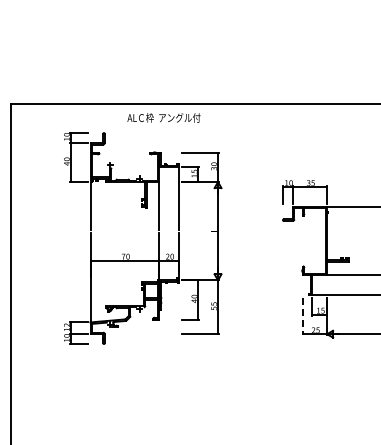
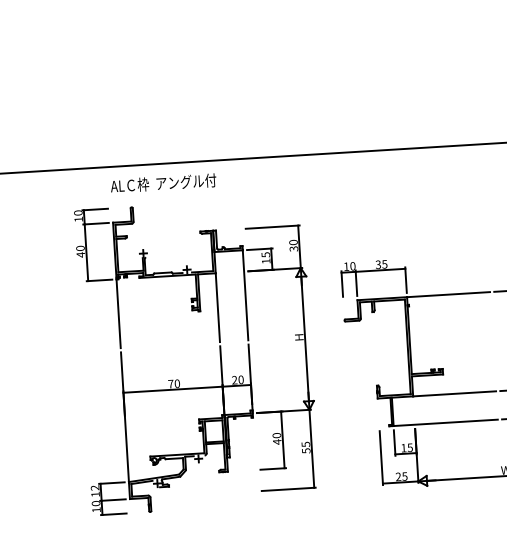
part: (158, 238) -> (219, 354), moved
line: (302, 316) -> (381, 458), dashed -> solid

